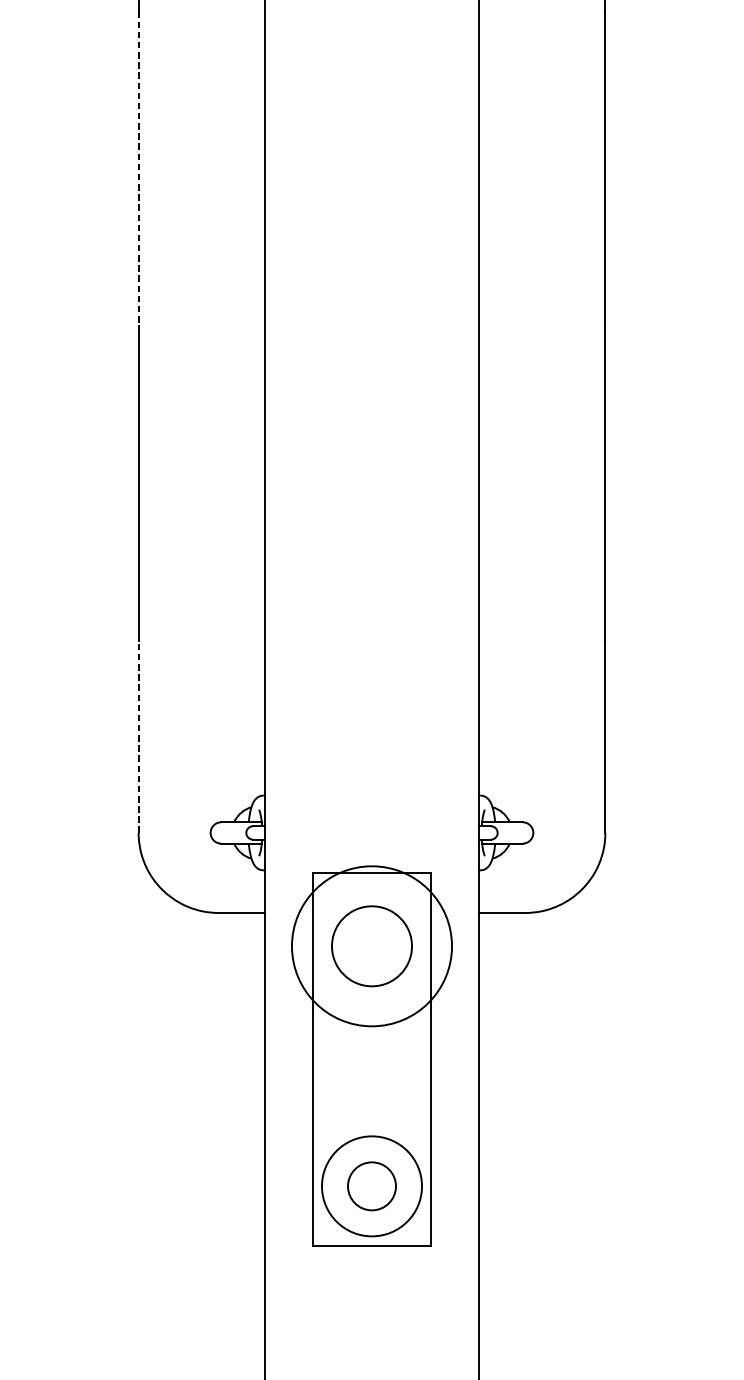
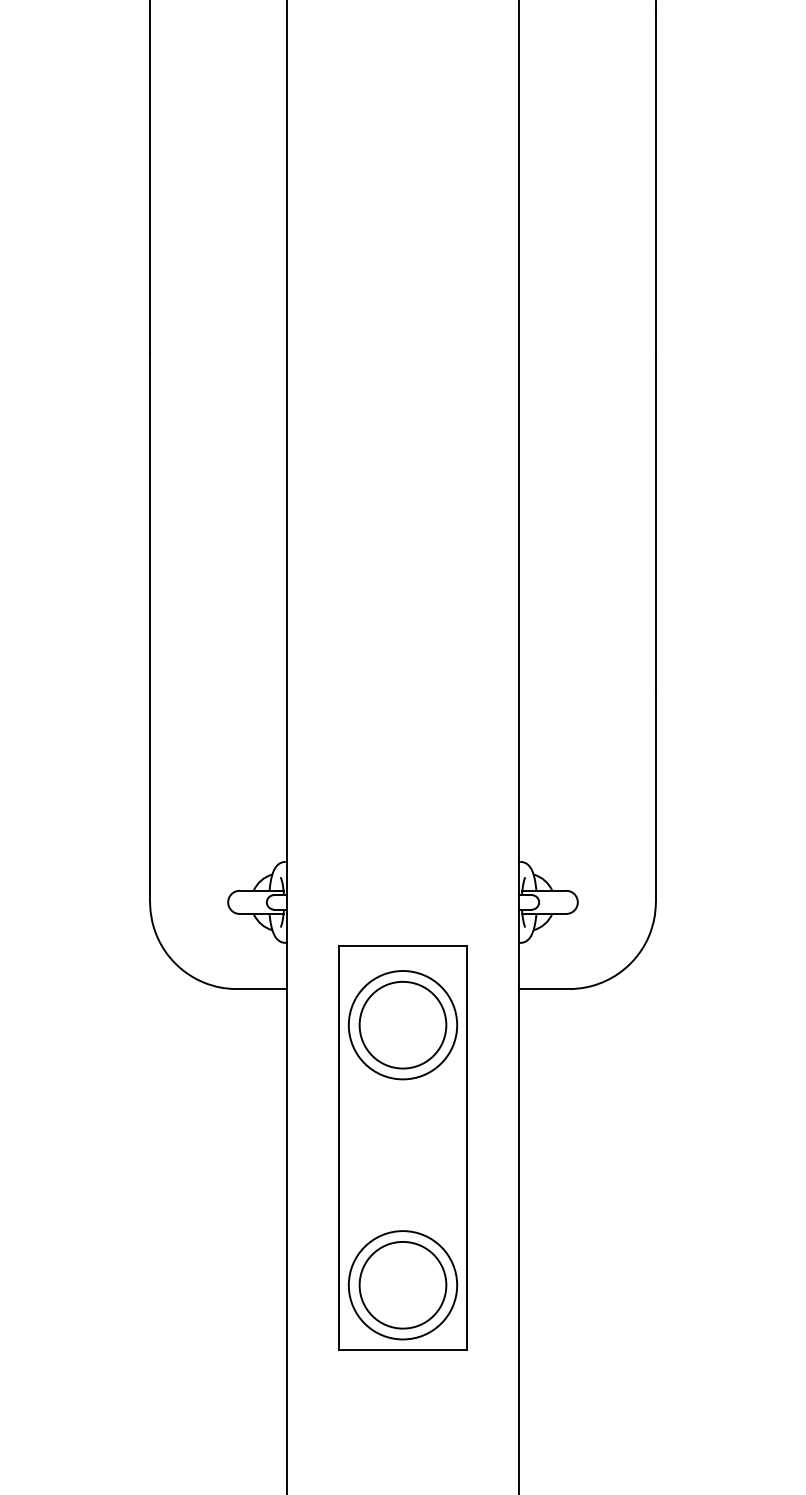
line: (138, 169) -> (150, 183), dashed -> solid
line: (138, 736) -> (150, 797), dashed -> solid
circle: (371, 946) -> (402, 1025), size x0.62
circle: (371, 1185) -> (402, 1284), size x1.67

